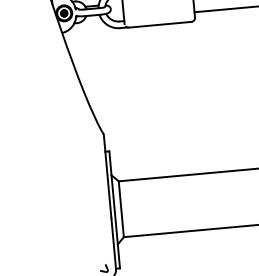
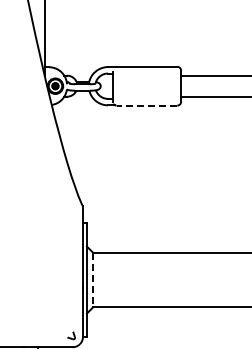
line: (159, 24) -> (146, 105), solid -> dashed
line: (121, 209) -> (93, 280), solid -> dashed

